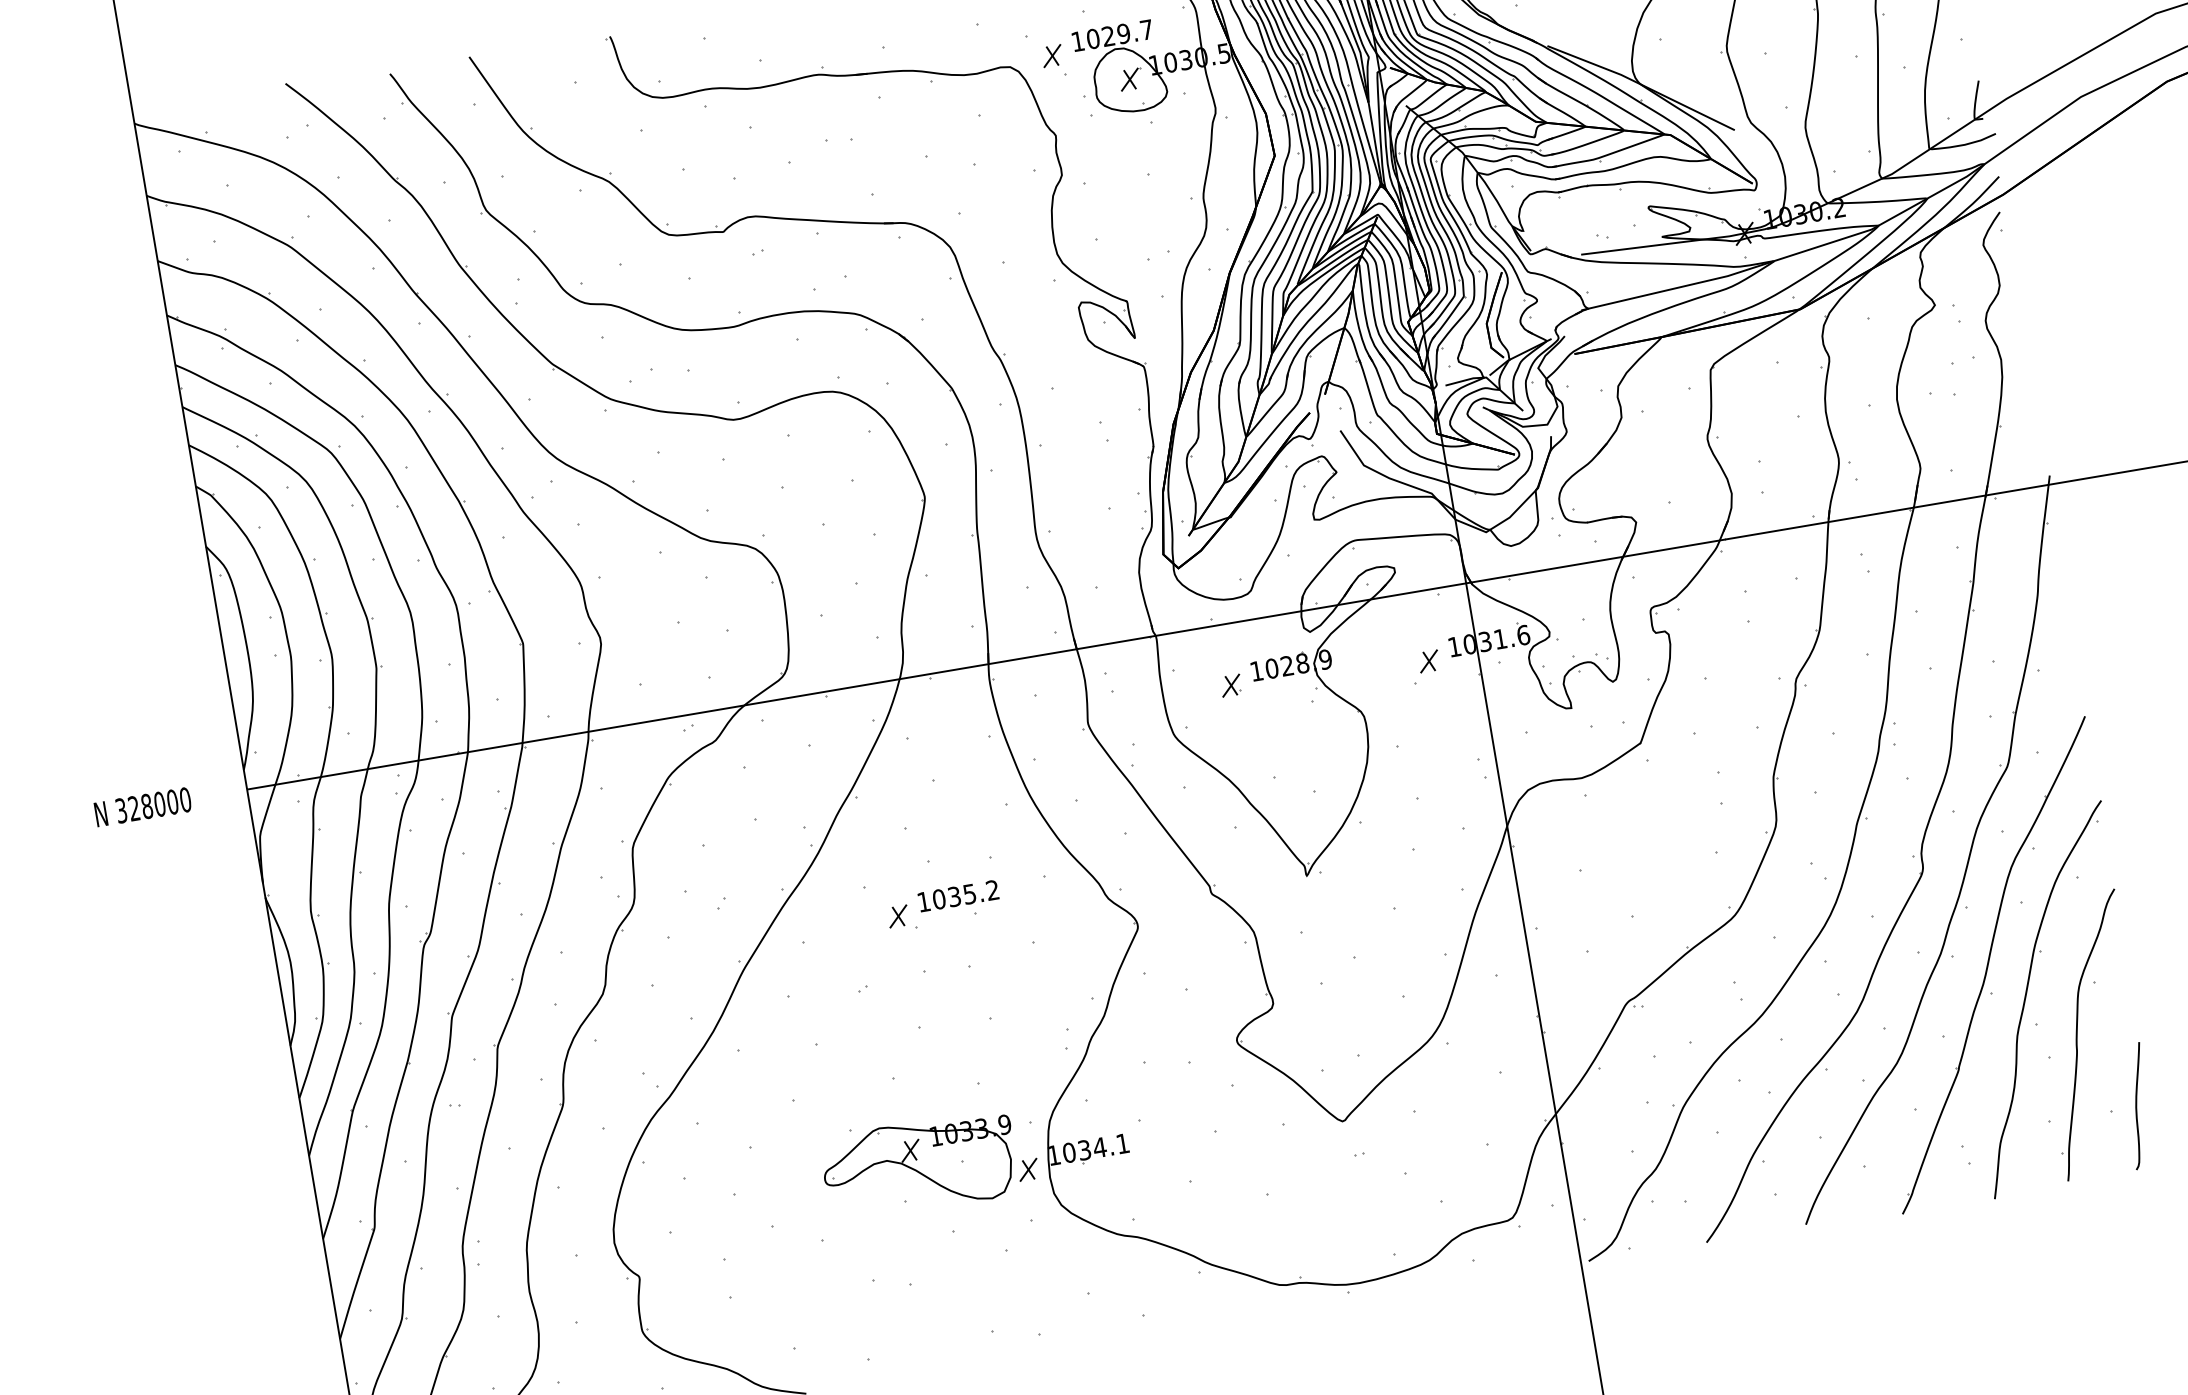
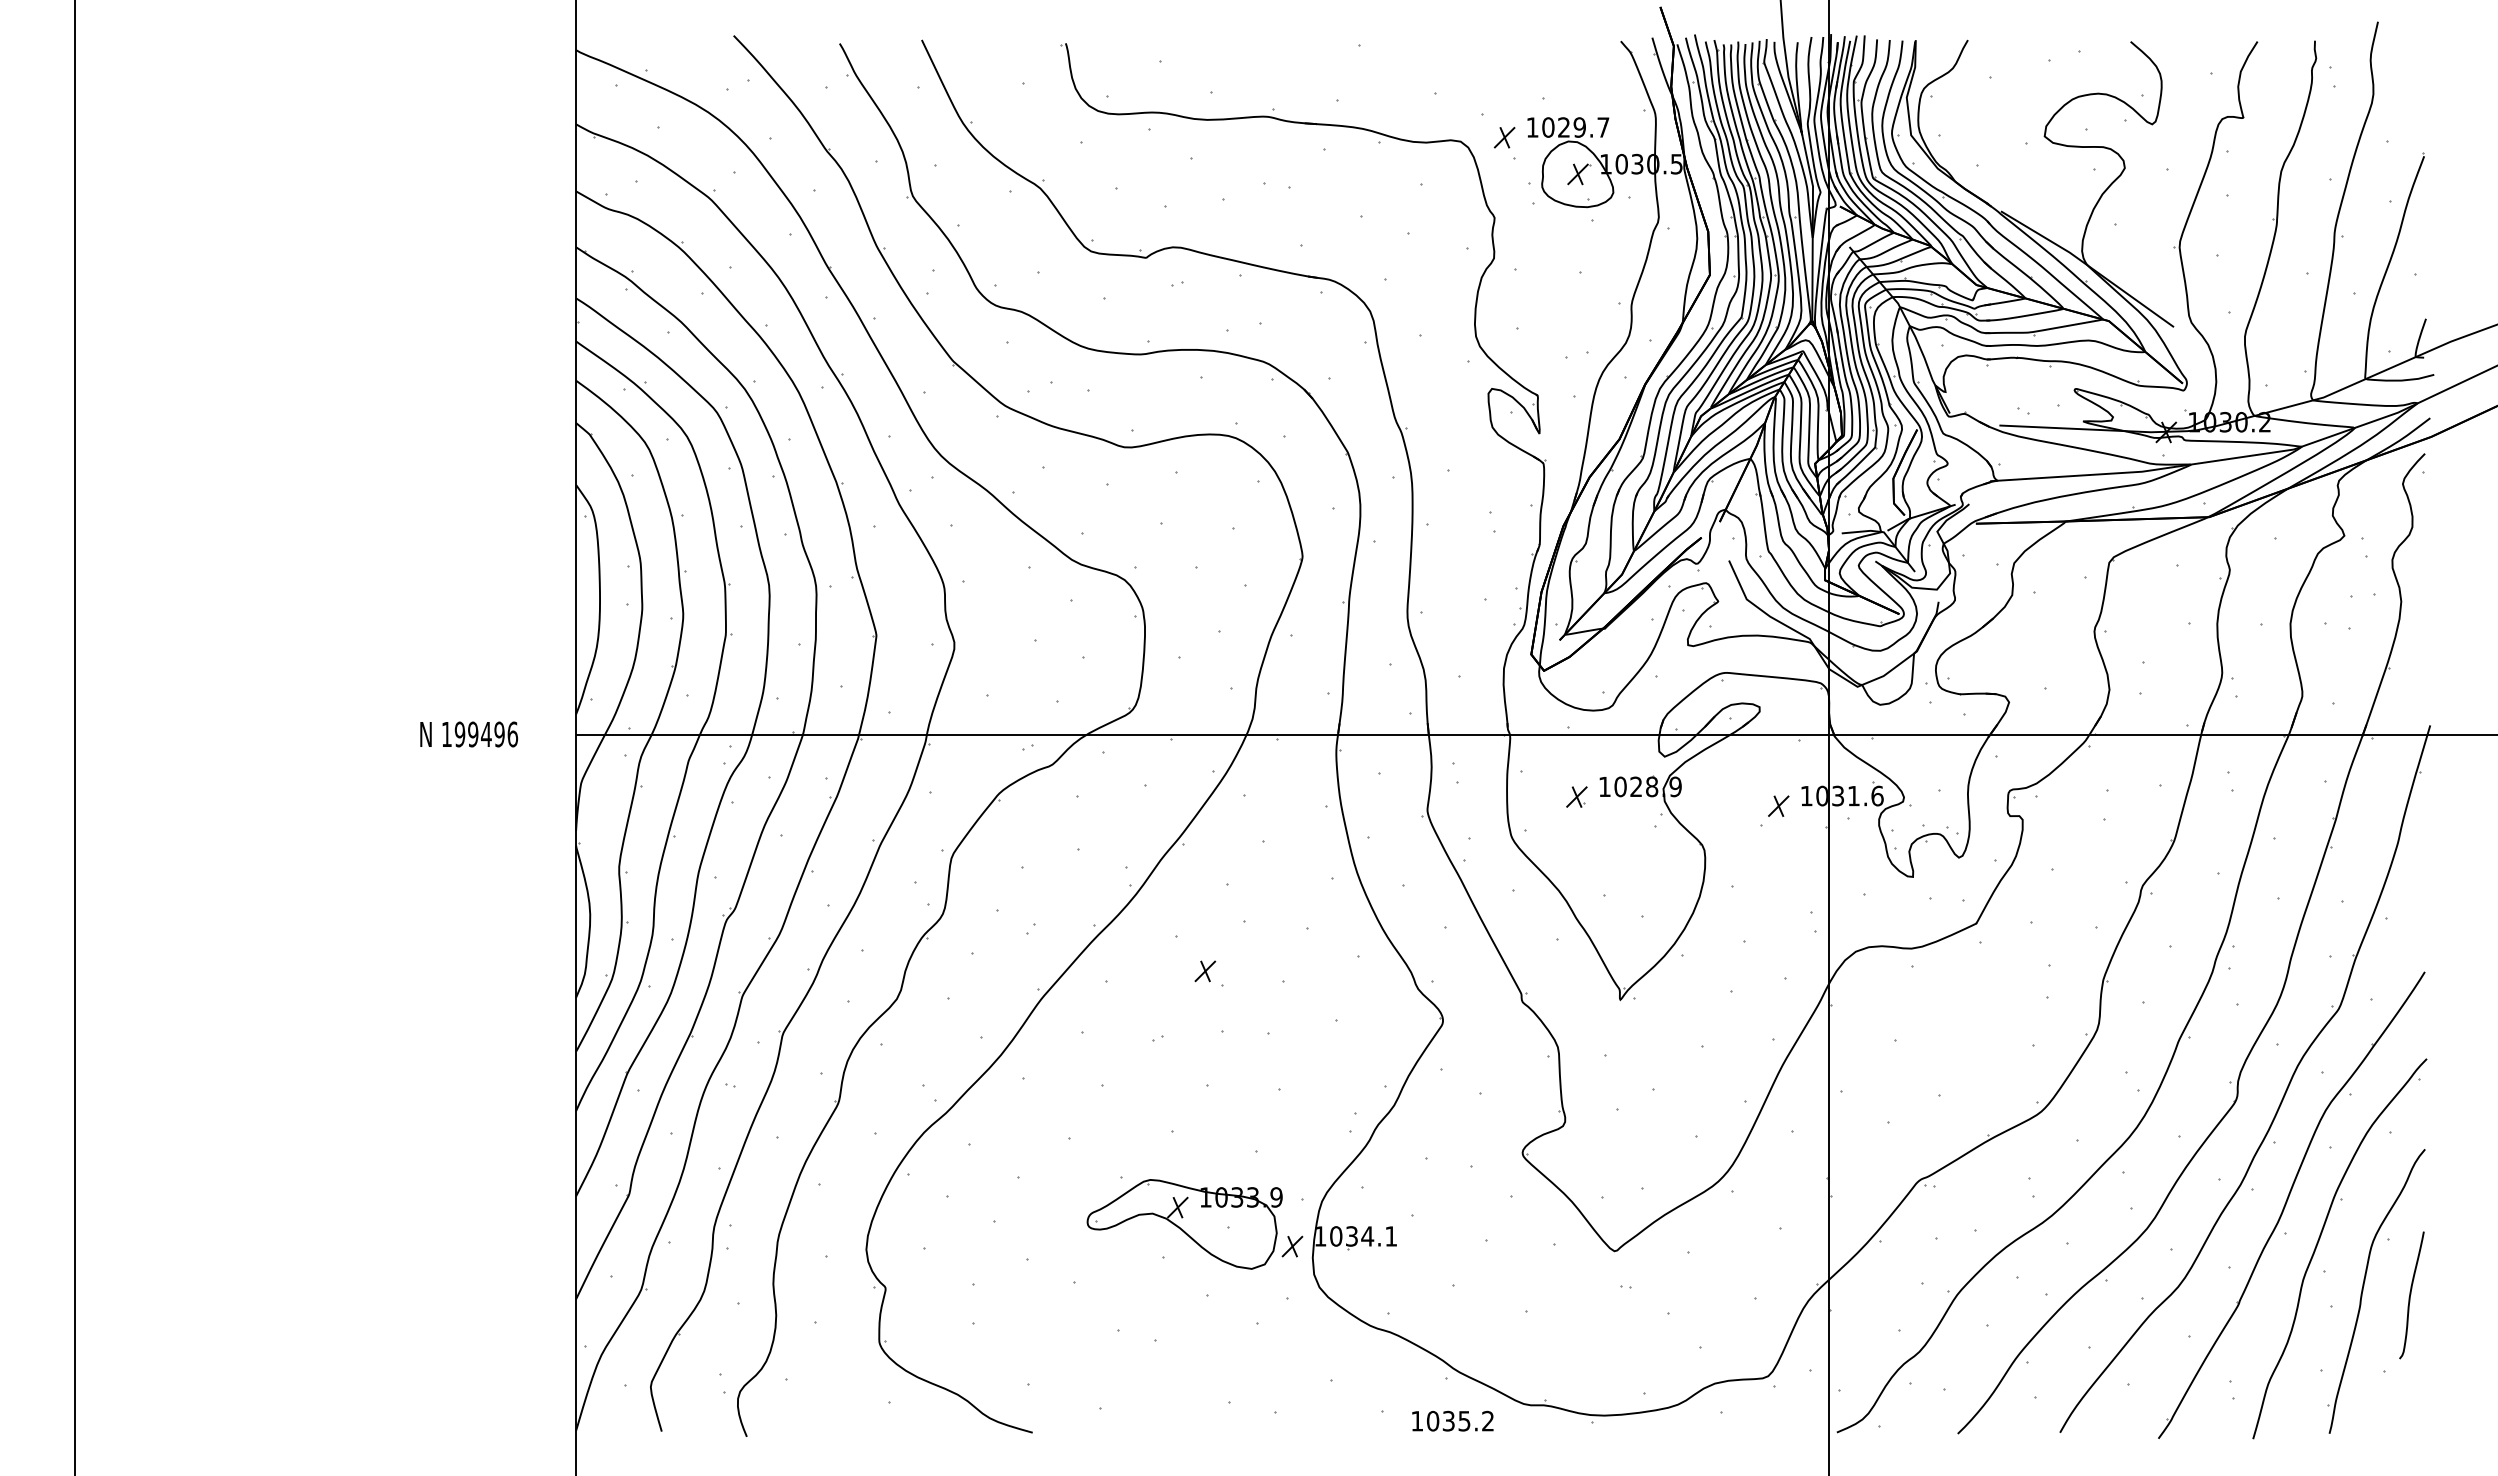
text: (154, 805) -> (480, 734), 328000 -> 199496
text: (958, 895) -> (1452, 1420), moved
curve: (2137, 1105) -> (2411, 1294), moved

